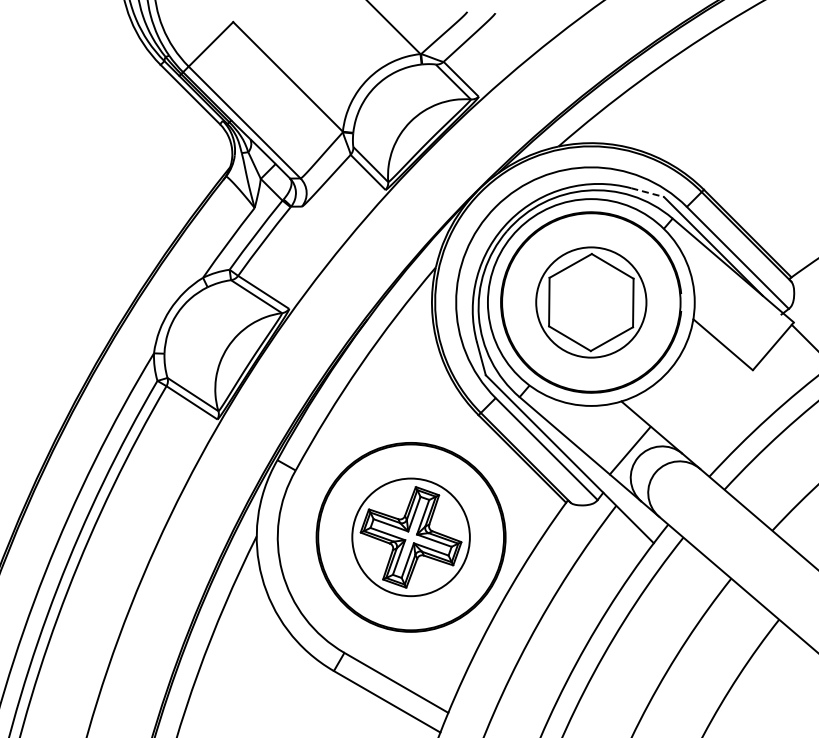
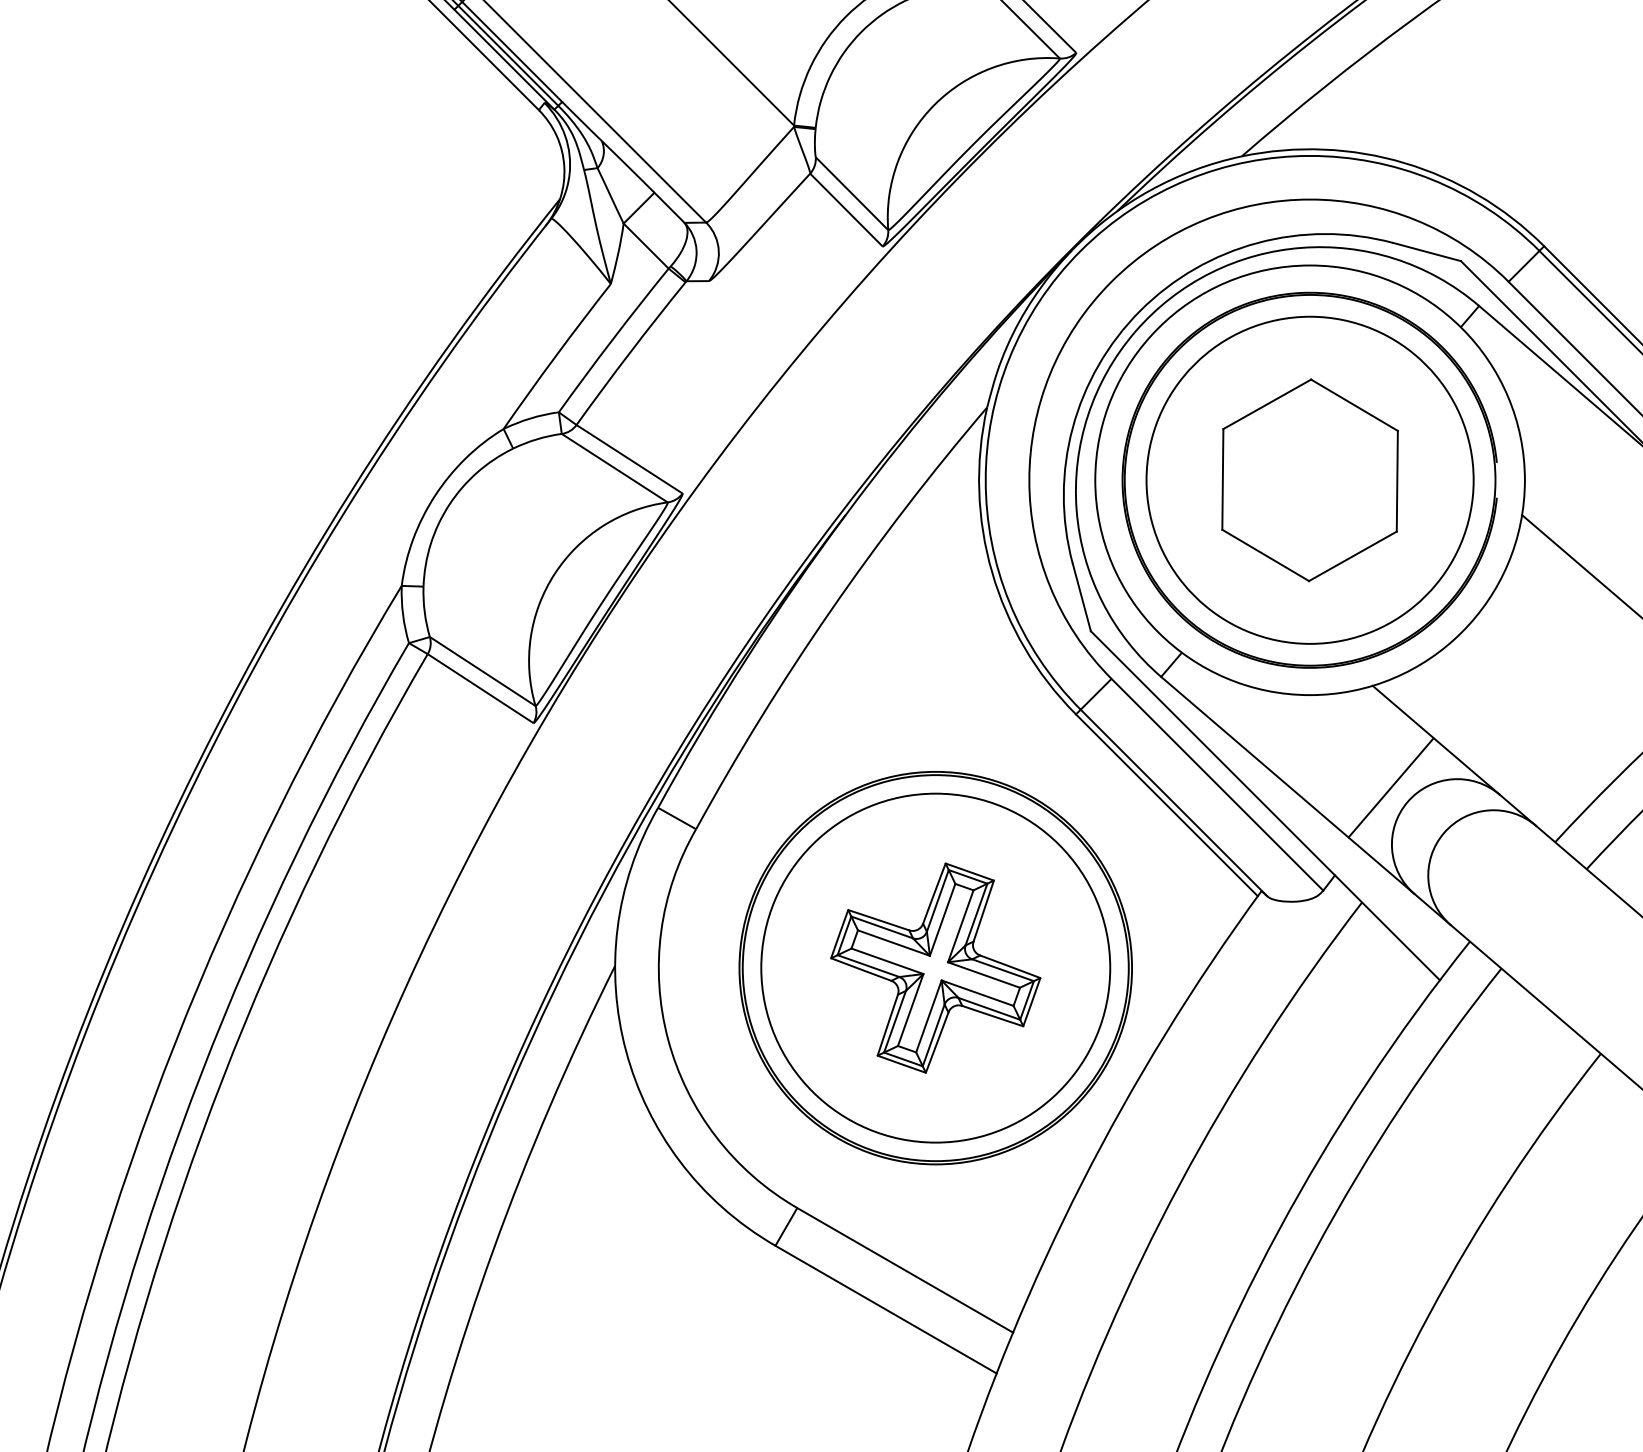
line: (647, 192) -> (1426, 251), dashed -> solid
circle: (591, 302) -> (1310, 480), size x1.43
circle: (411, 537) -> (936, 968), size x1.43

